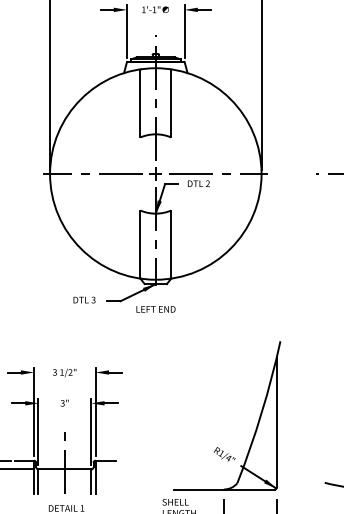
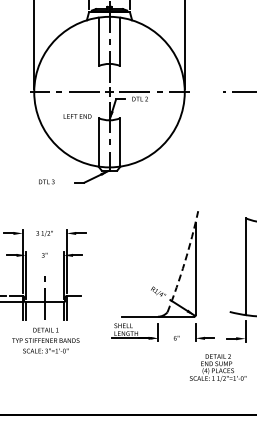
text: (84, 299) -> (46, 181), moved
text: (155, 309) -> (77, 116), moved
arc: (261, 413) -> (184, 262), solid -> dashed

